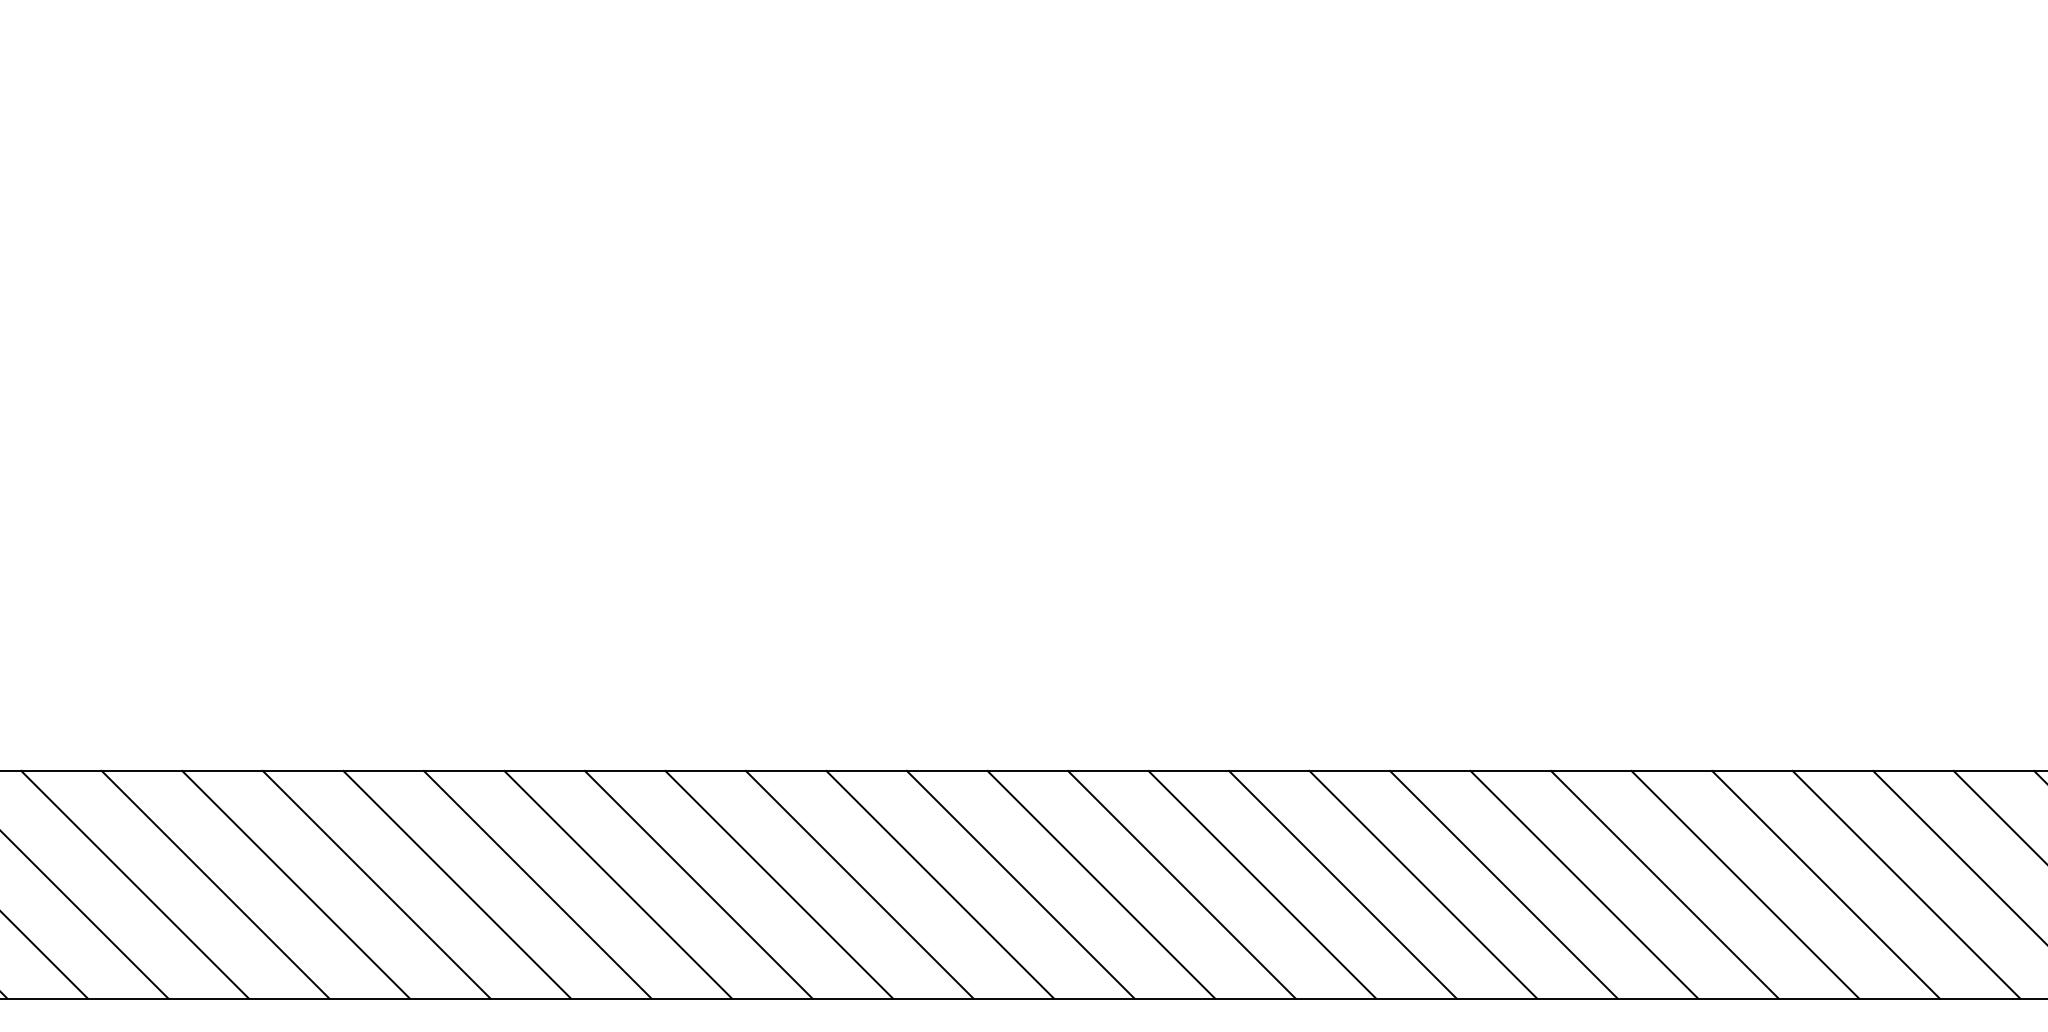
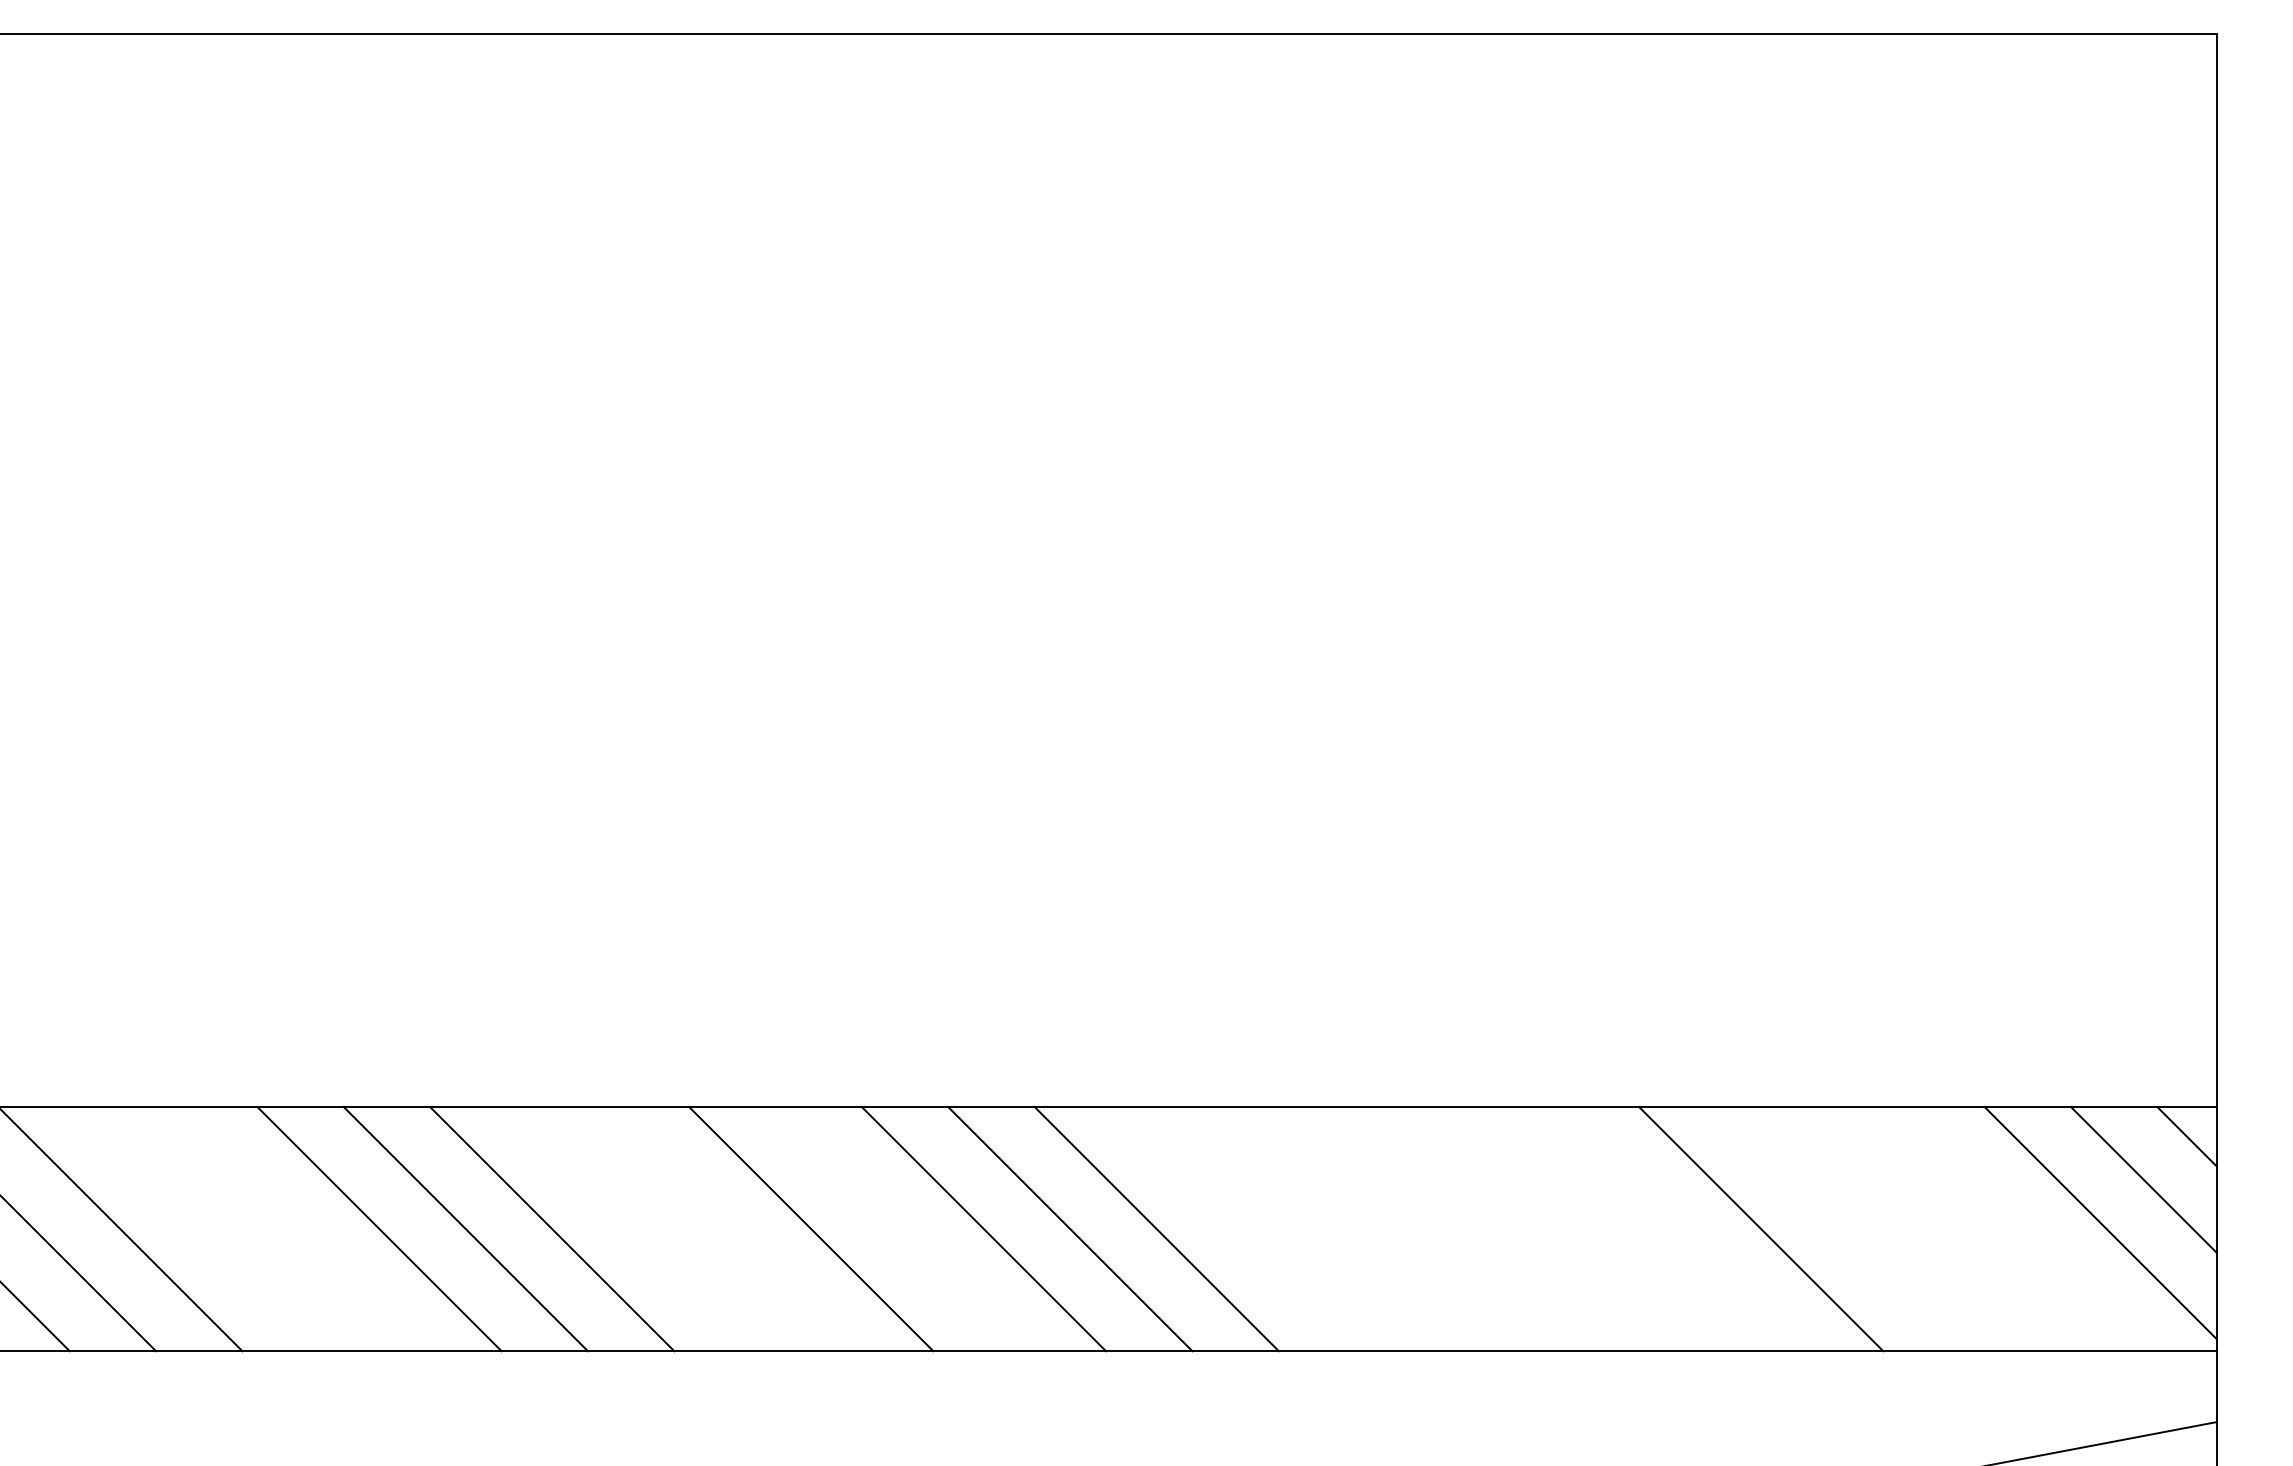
line: (215, 884) -> (206, 1228), removed
line: (295, 884) -> (292, 1228), removed
line: (618, 884) -> (638, 1228), removed
line: (698, 884) -> (724, 1228), removed
line: (859, 884) -> (897, 1228), removed
line: (1181, 884) -> (1242, 1228), removed
line: (1262, 884) -> (1329, 1228), removed
line: (1342, 884) -> (1415, 1228), removed
line: (1423, 884) -> (1502, 1228), removed
line: (1503, 884) -> (1588, 1228), removed
line: (1584, 884) -> (1674, 1228), removed
line: (1745, 884) -> (1847, 1228), removed
line: (1825, 884) -> (1933, 1228), removed
line: (1906, 884) -> (2020, 1228), removed

